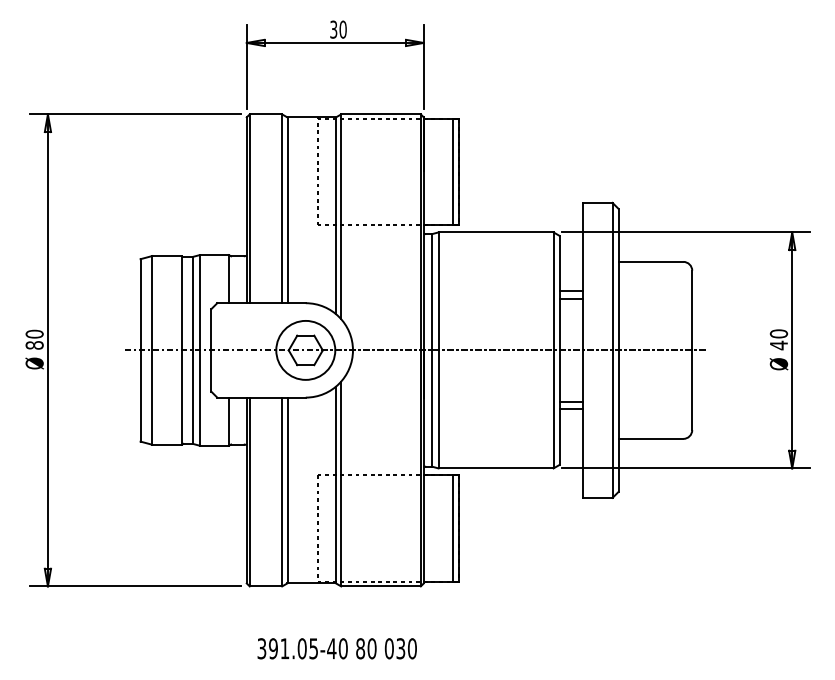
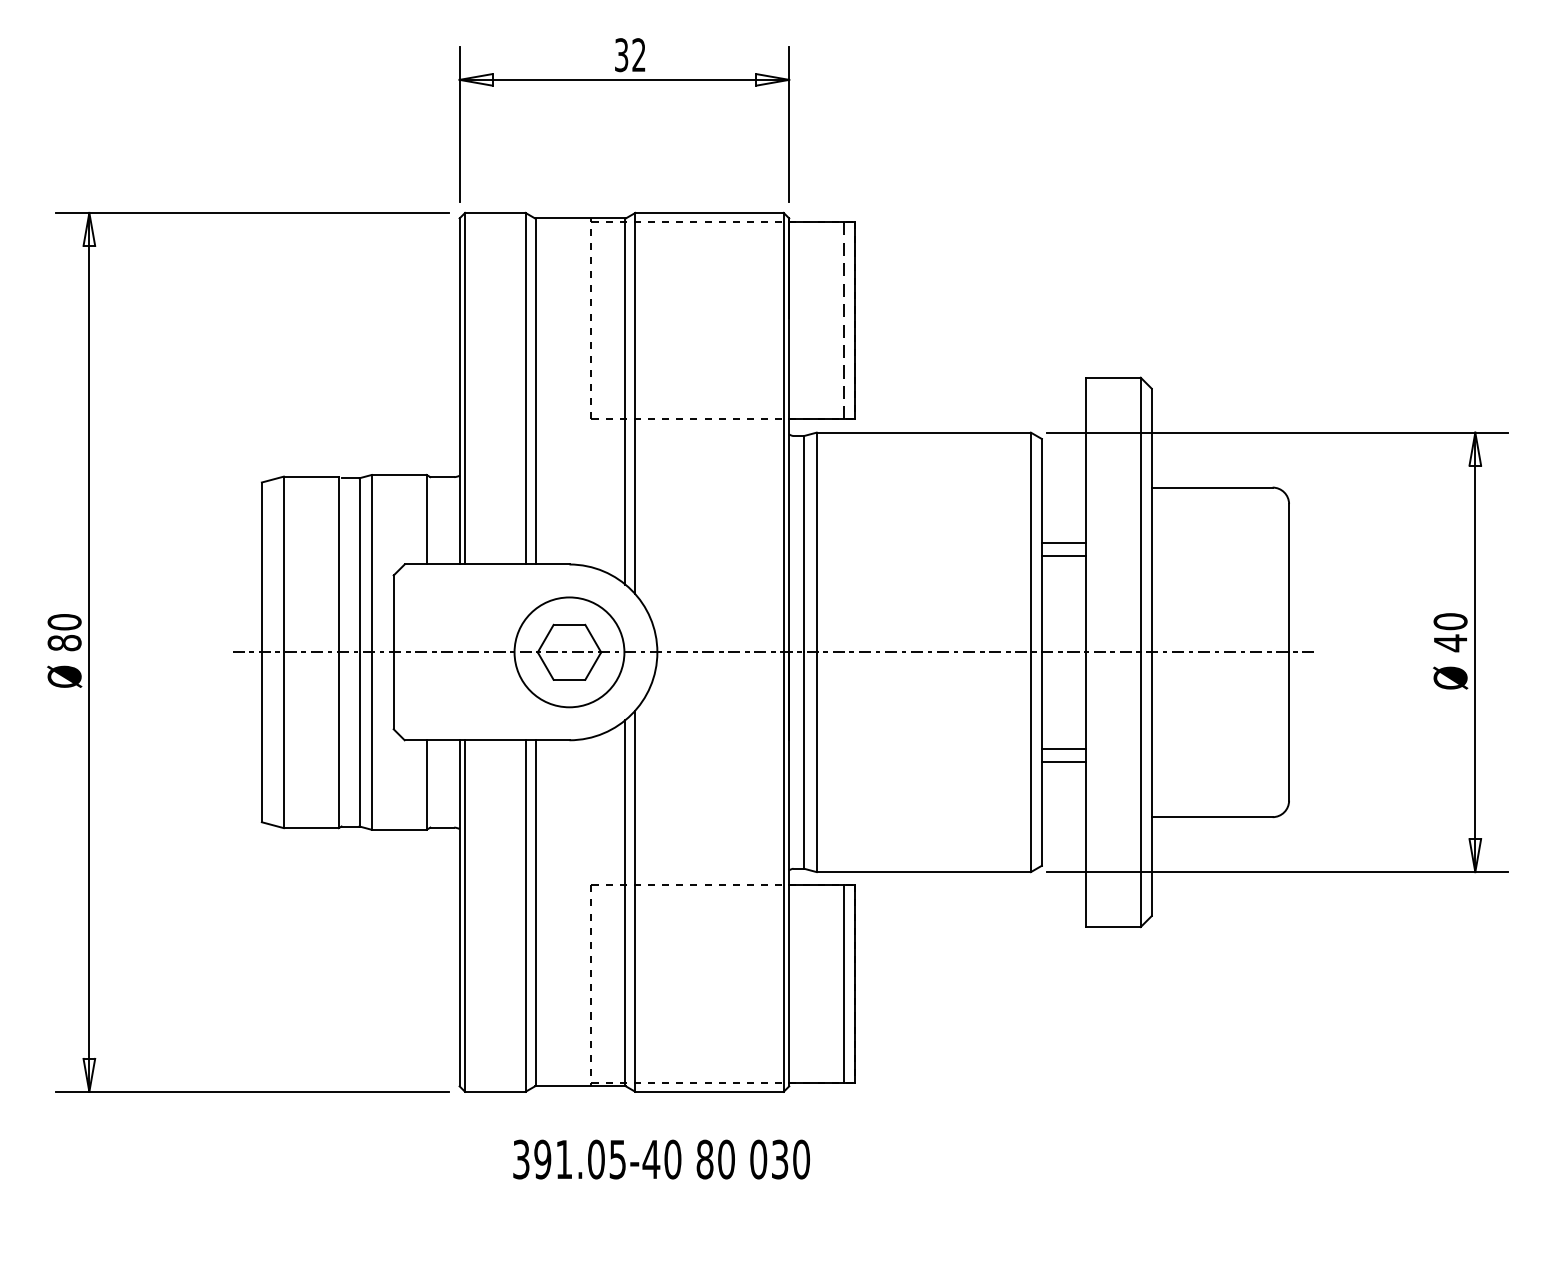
text: (342, 29) -> (637, 54), 30 -> 32
line: (453, 171) -> (844, 319), solid -> dashed
text: (336, 648) -> (660, 1159), moved

